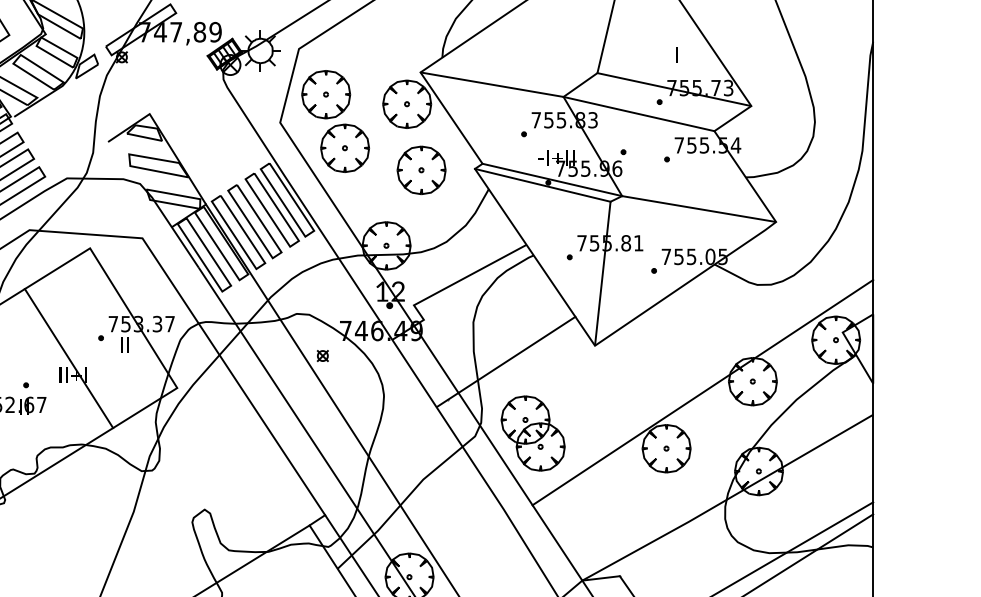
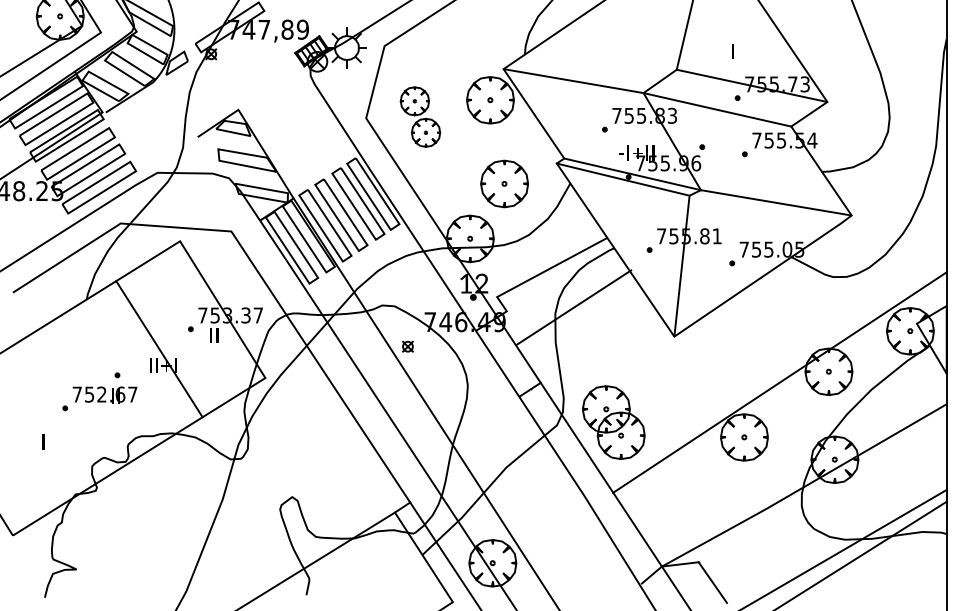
text: (676, 54) -> (732, 51), moved
part: (335, 120) -> (420, 116), size x0.6
part: (421, 169) -> (504, 183), moved
line: (516, 354) -> (573, 307), moved

